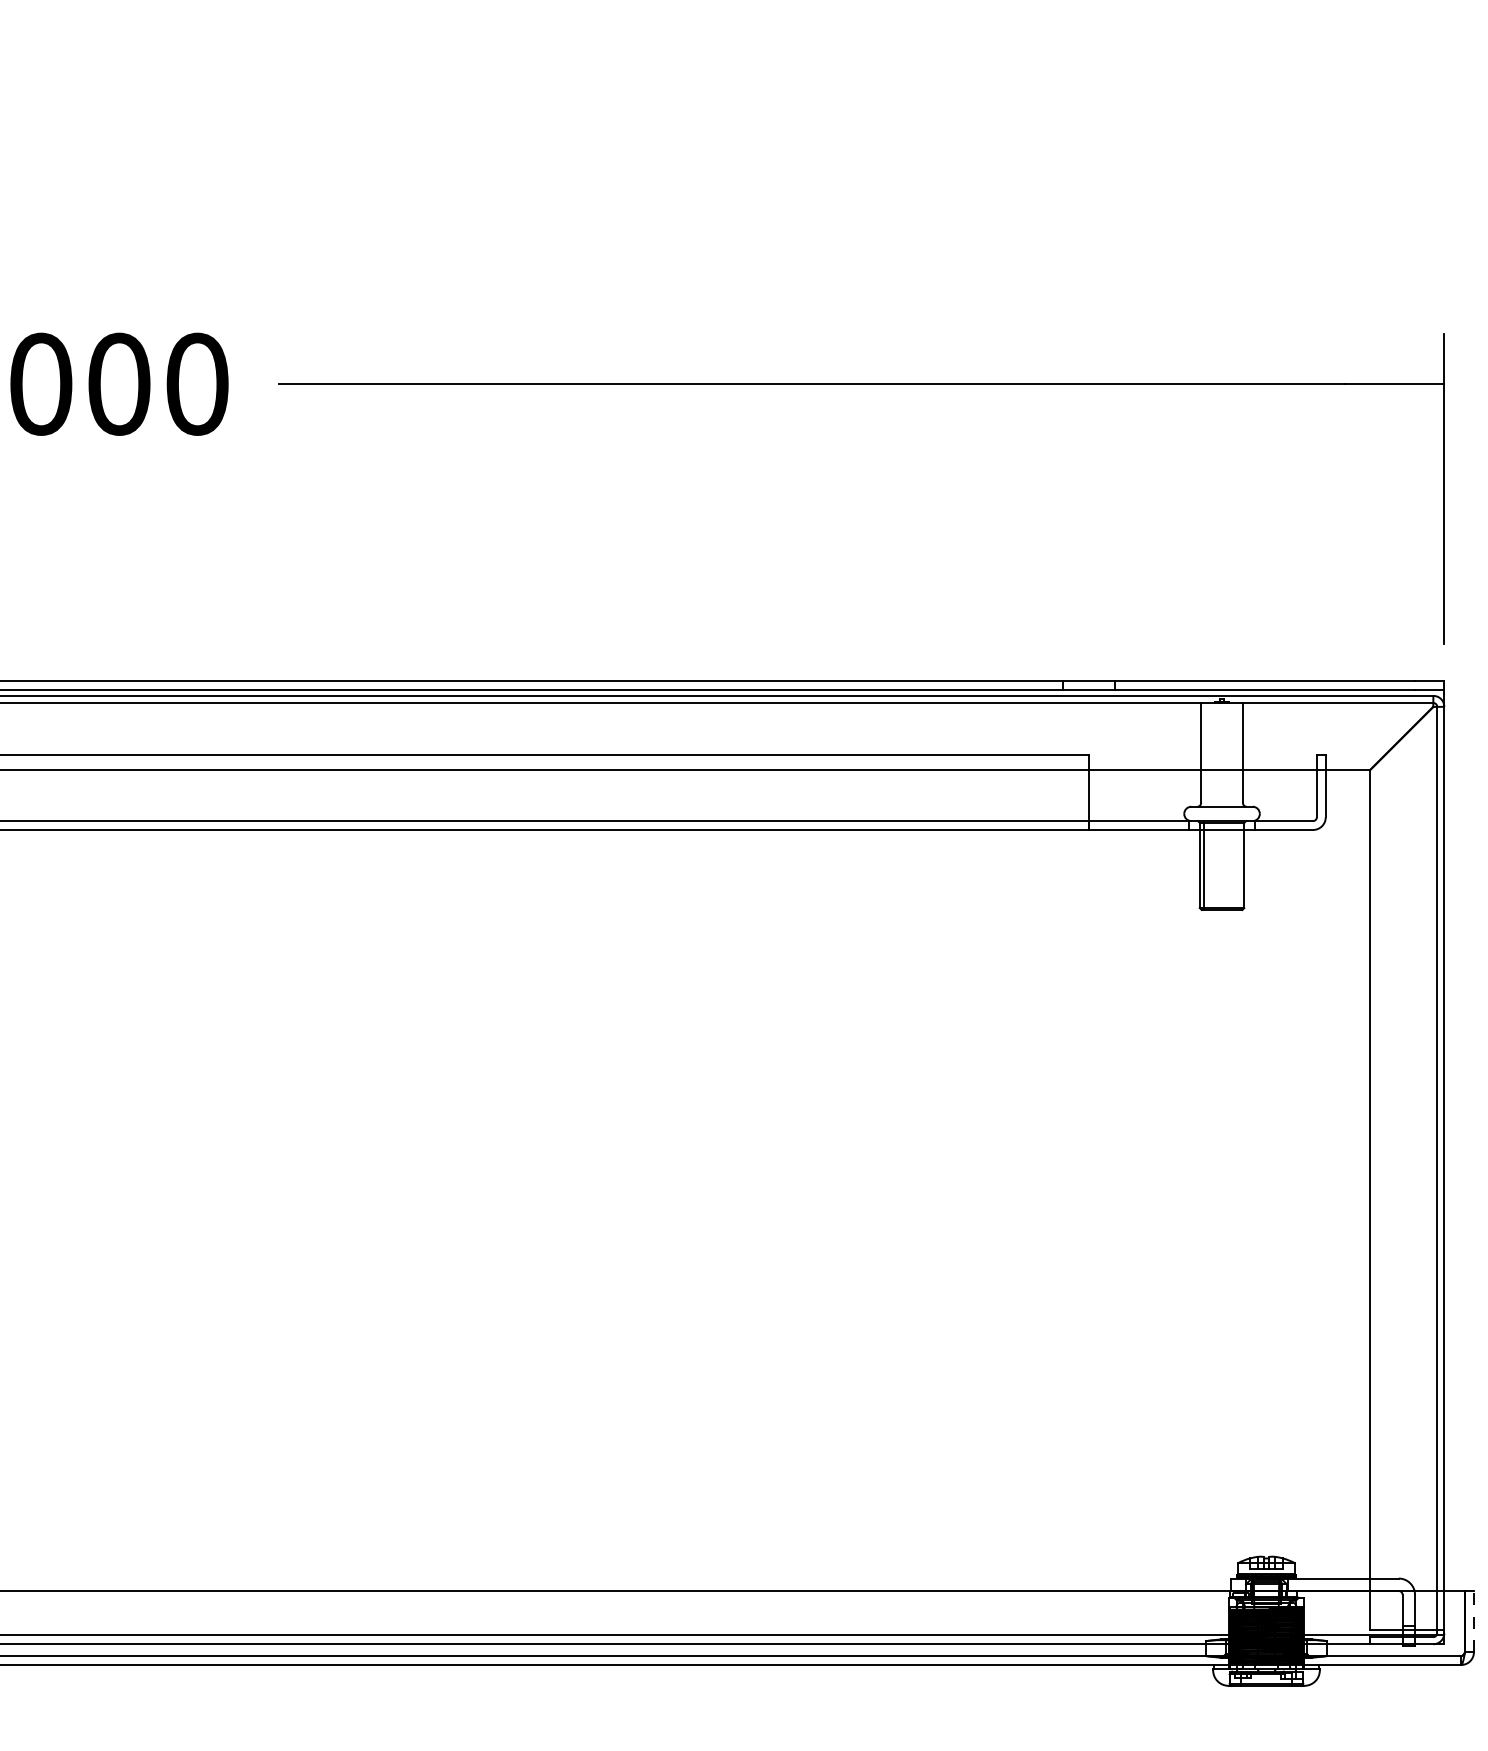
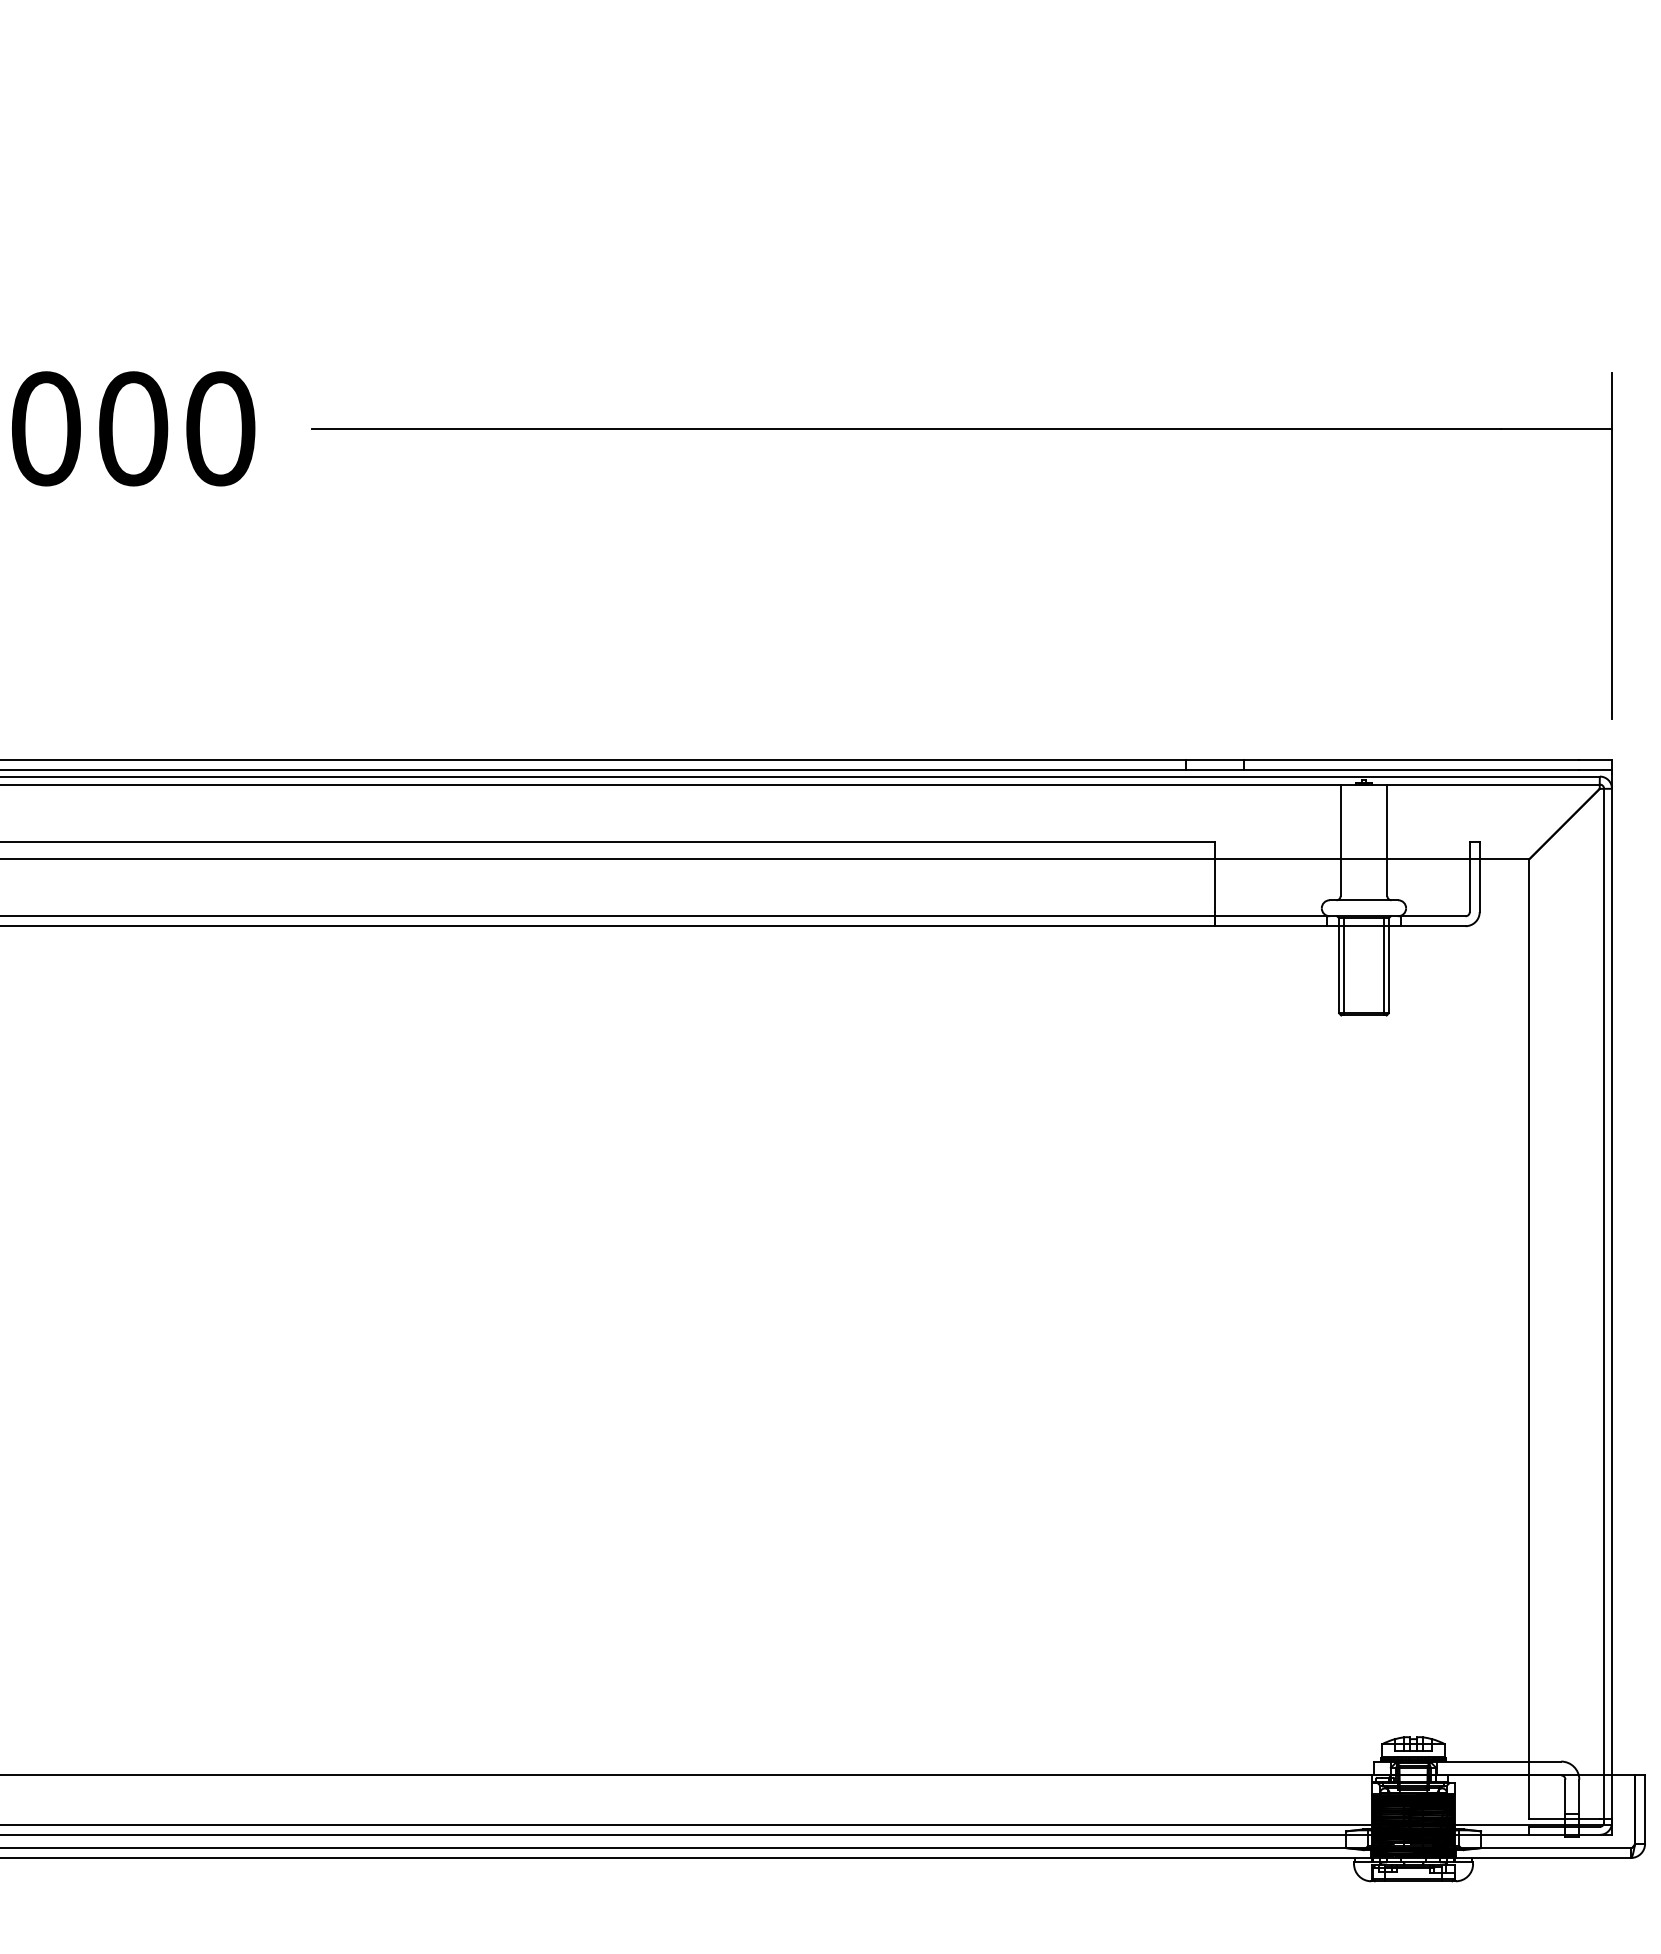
line: (1239, 866) -> (1383, 966), added
line: (1474, 1621) -> (1645, 1809), dashed -> solid

